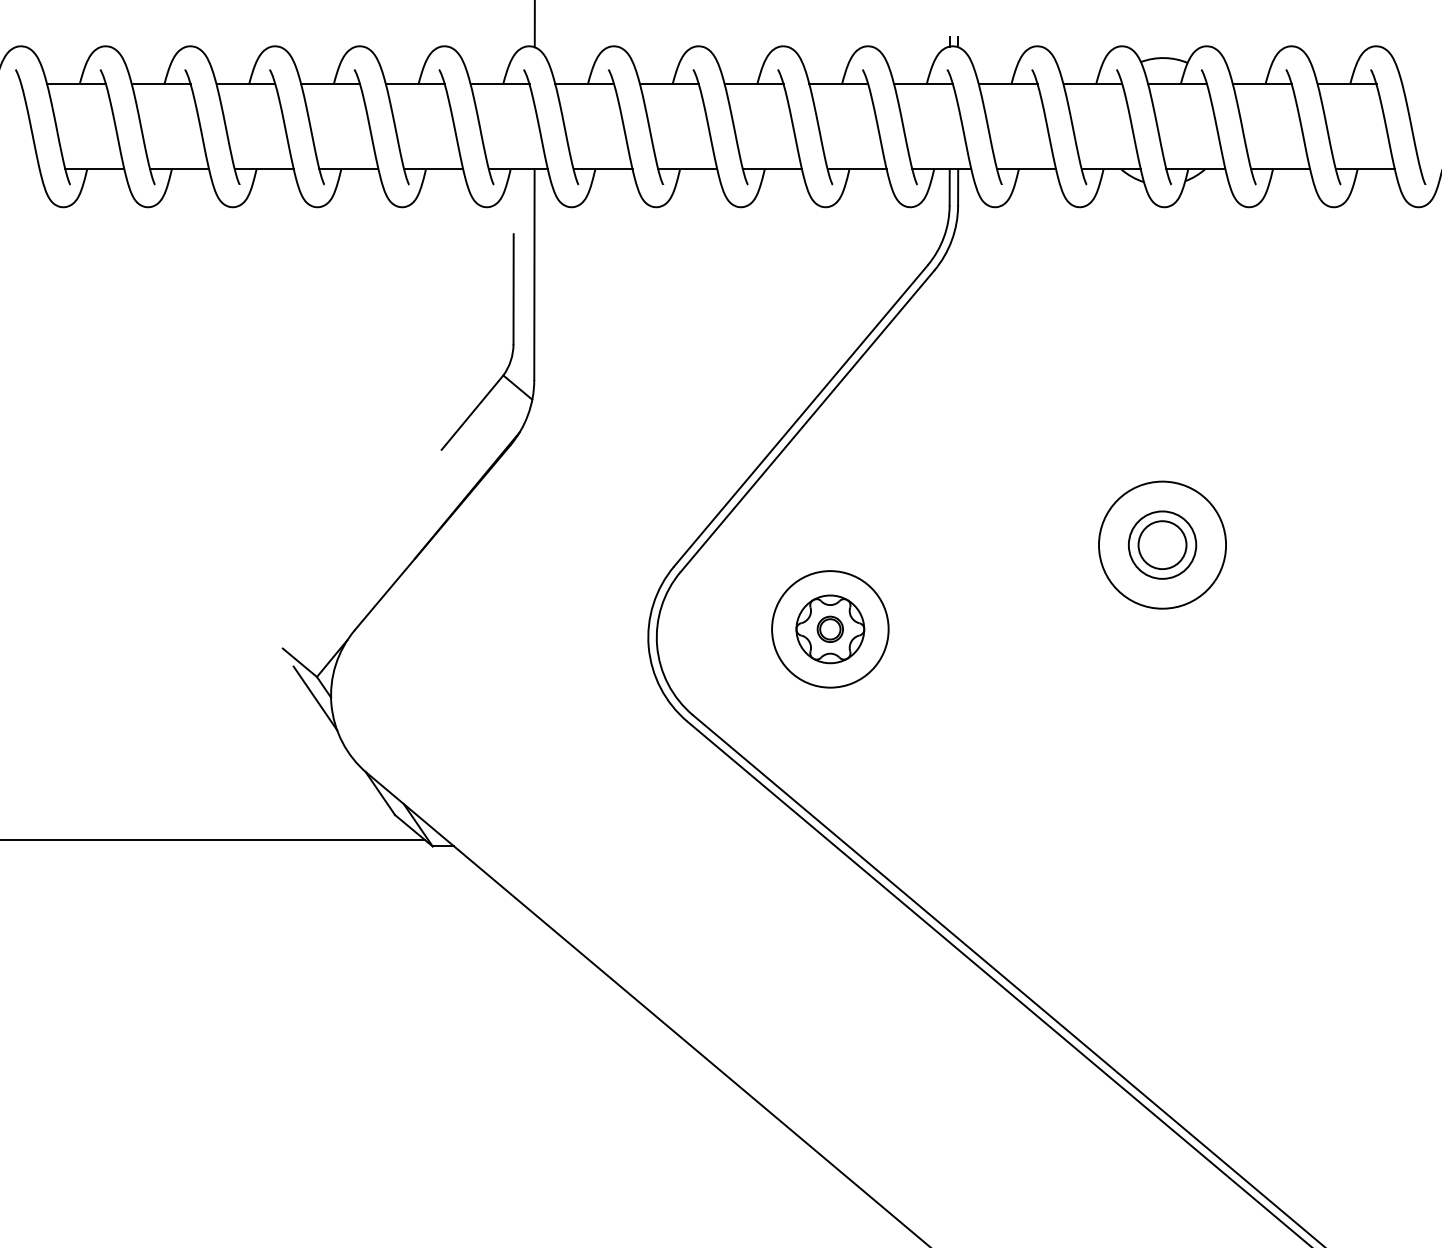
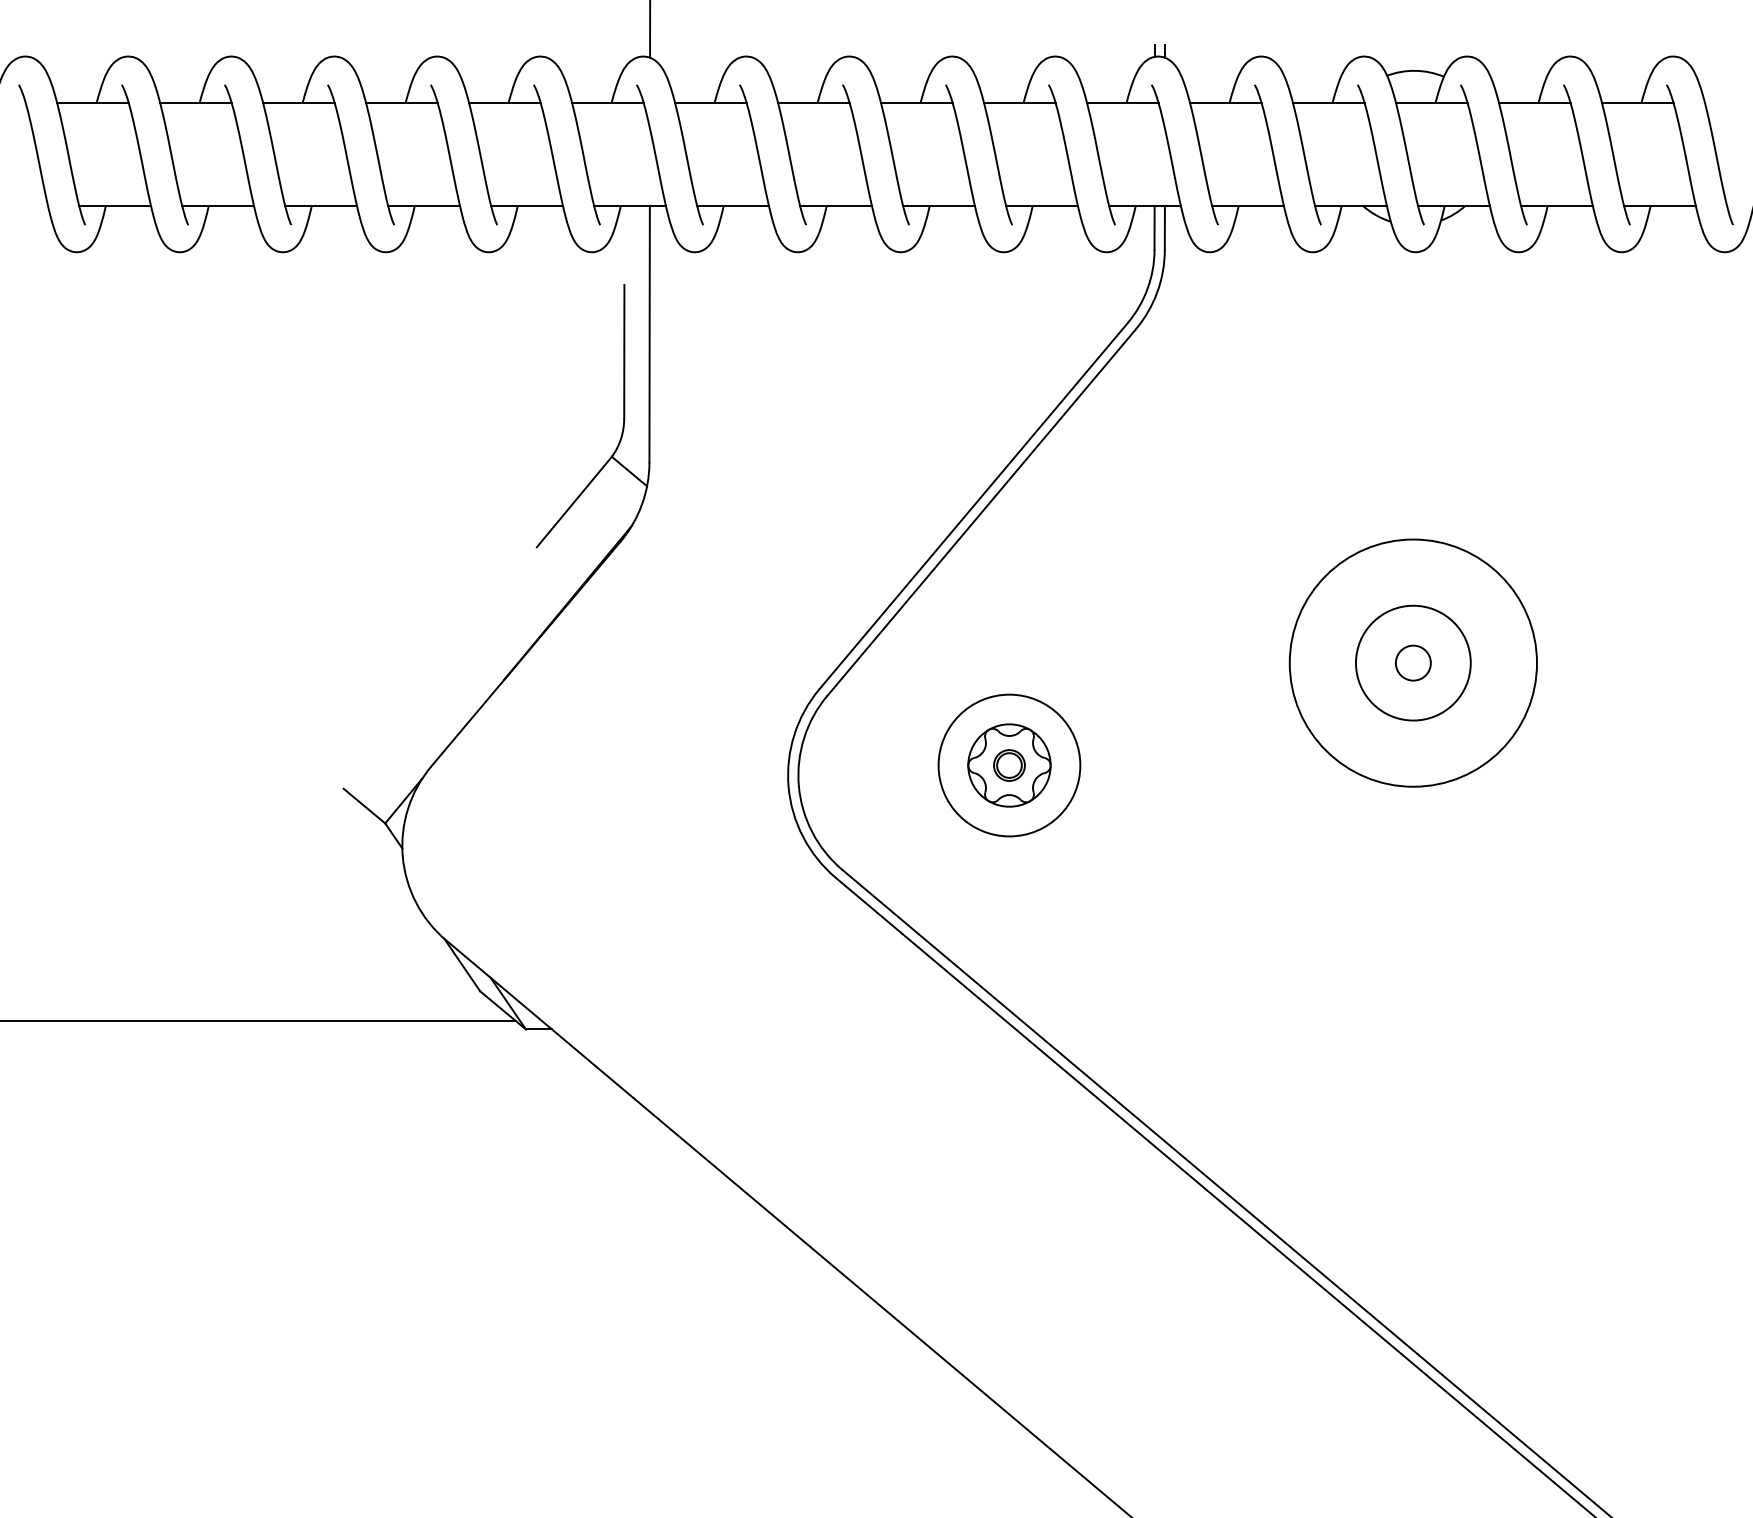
circle: (1162, 544) -> (1413, 662), size x1.6
circle: (1162, 545) -> (1413, 663), size x0.6
circle: (1162, 545) -> (1413, 663), size x1.4
line: (314, 698) -> (382, 849), removed

